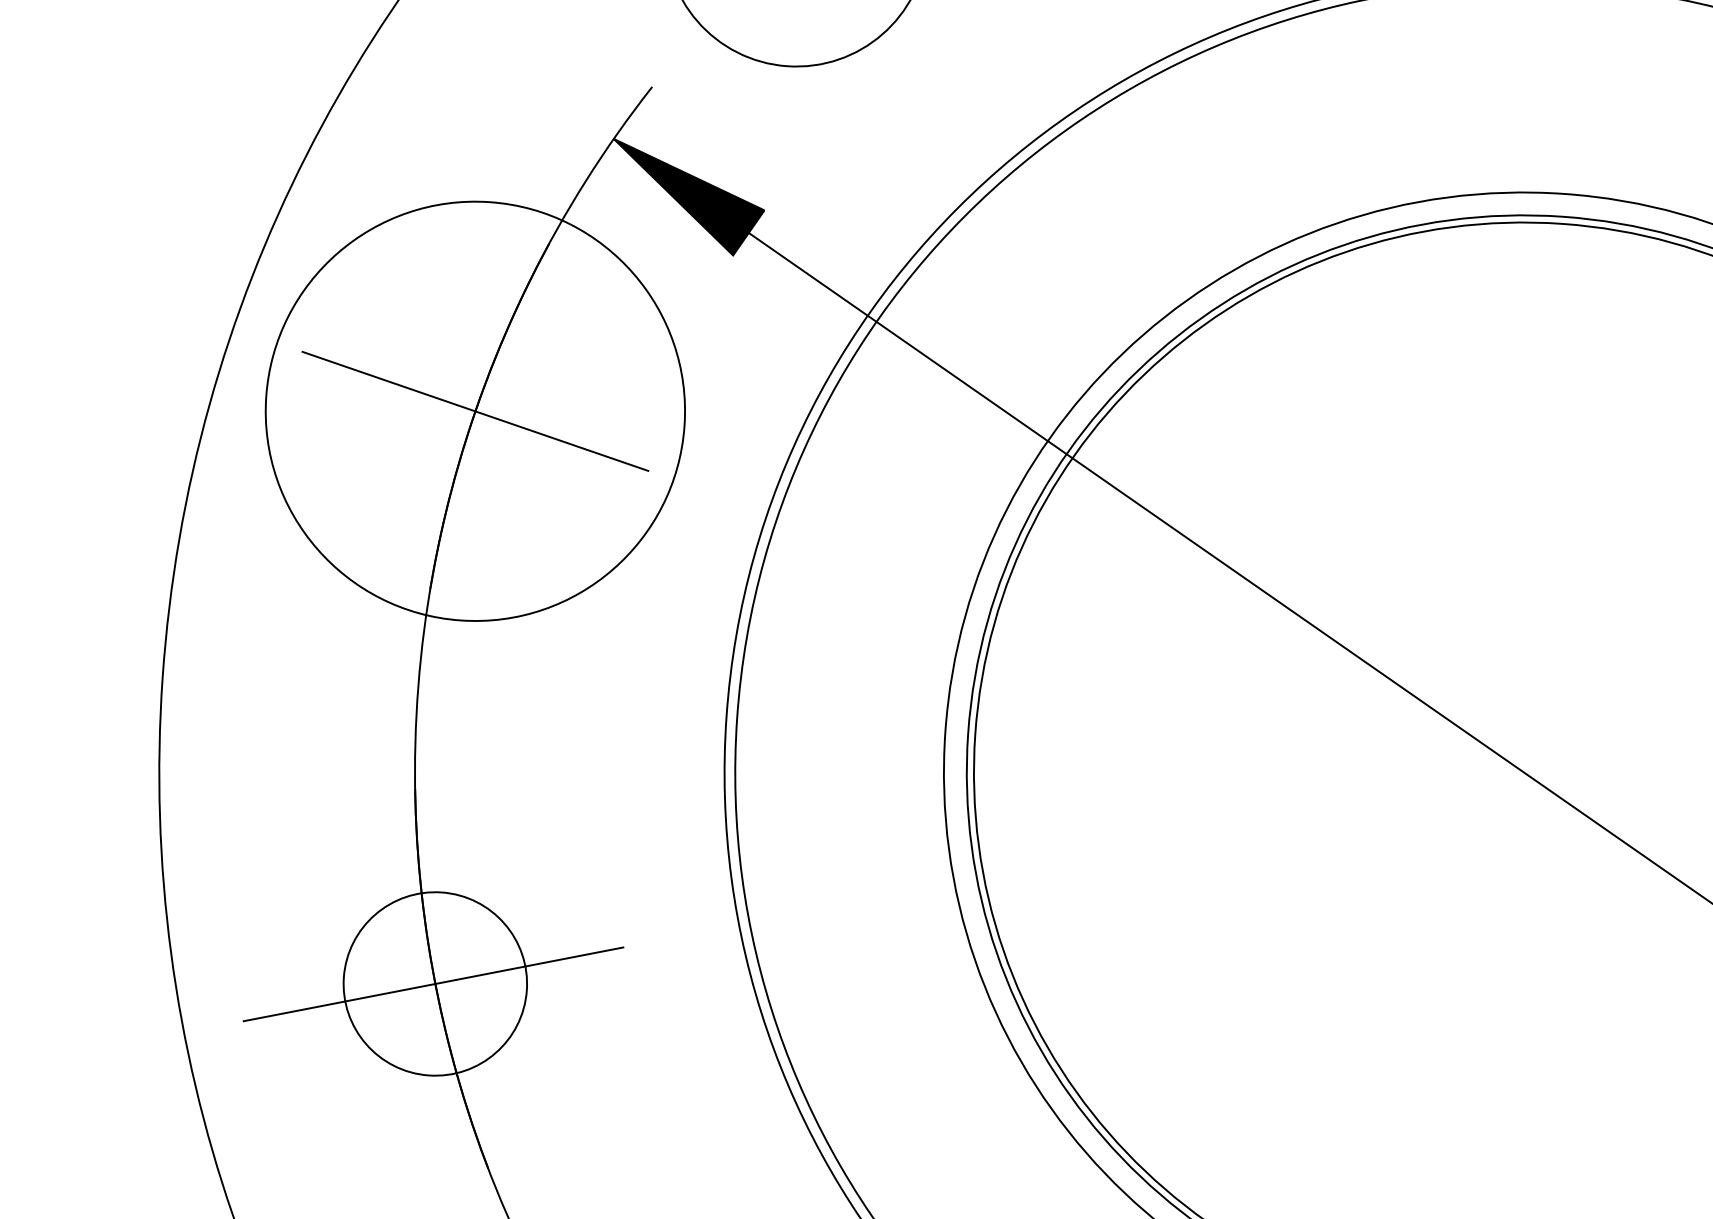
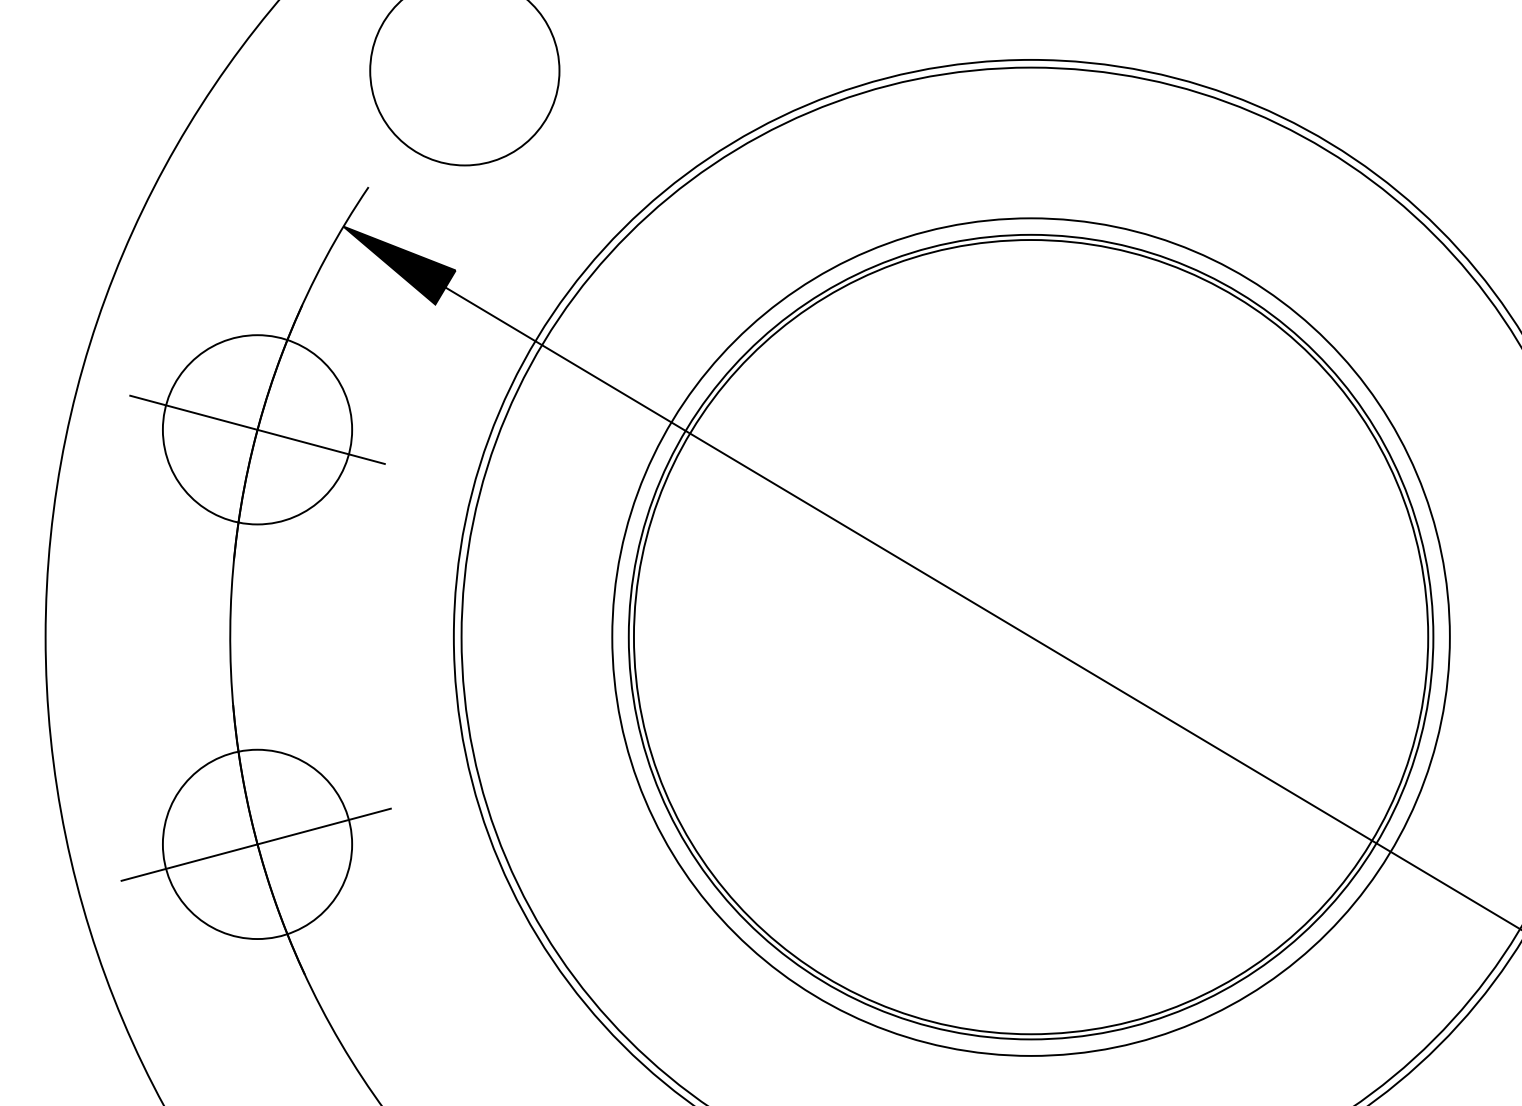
circle: (475, 410) -> (257, 429), size x0.62
circle: (435, 984) -> (257, 844), size x1.43

